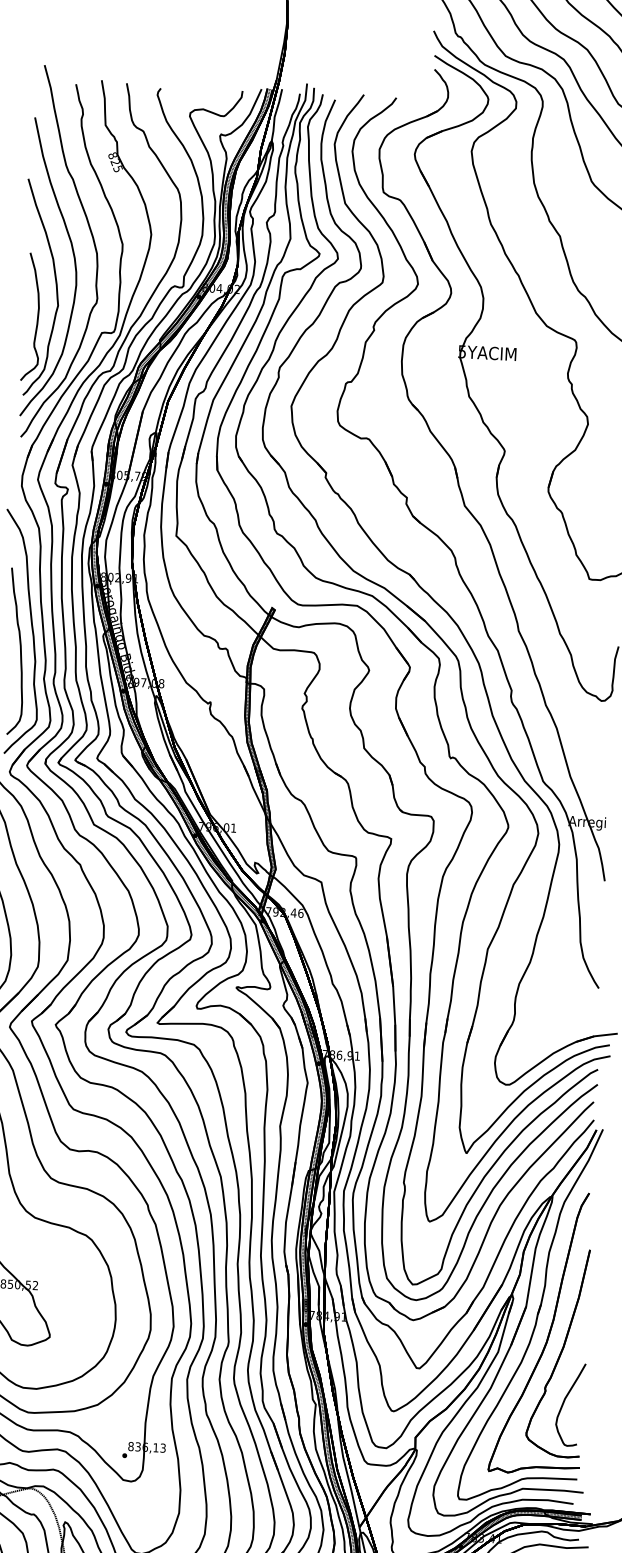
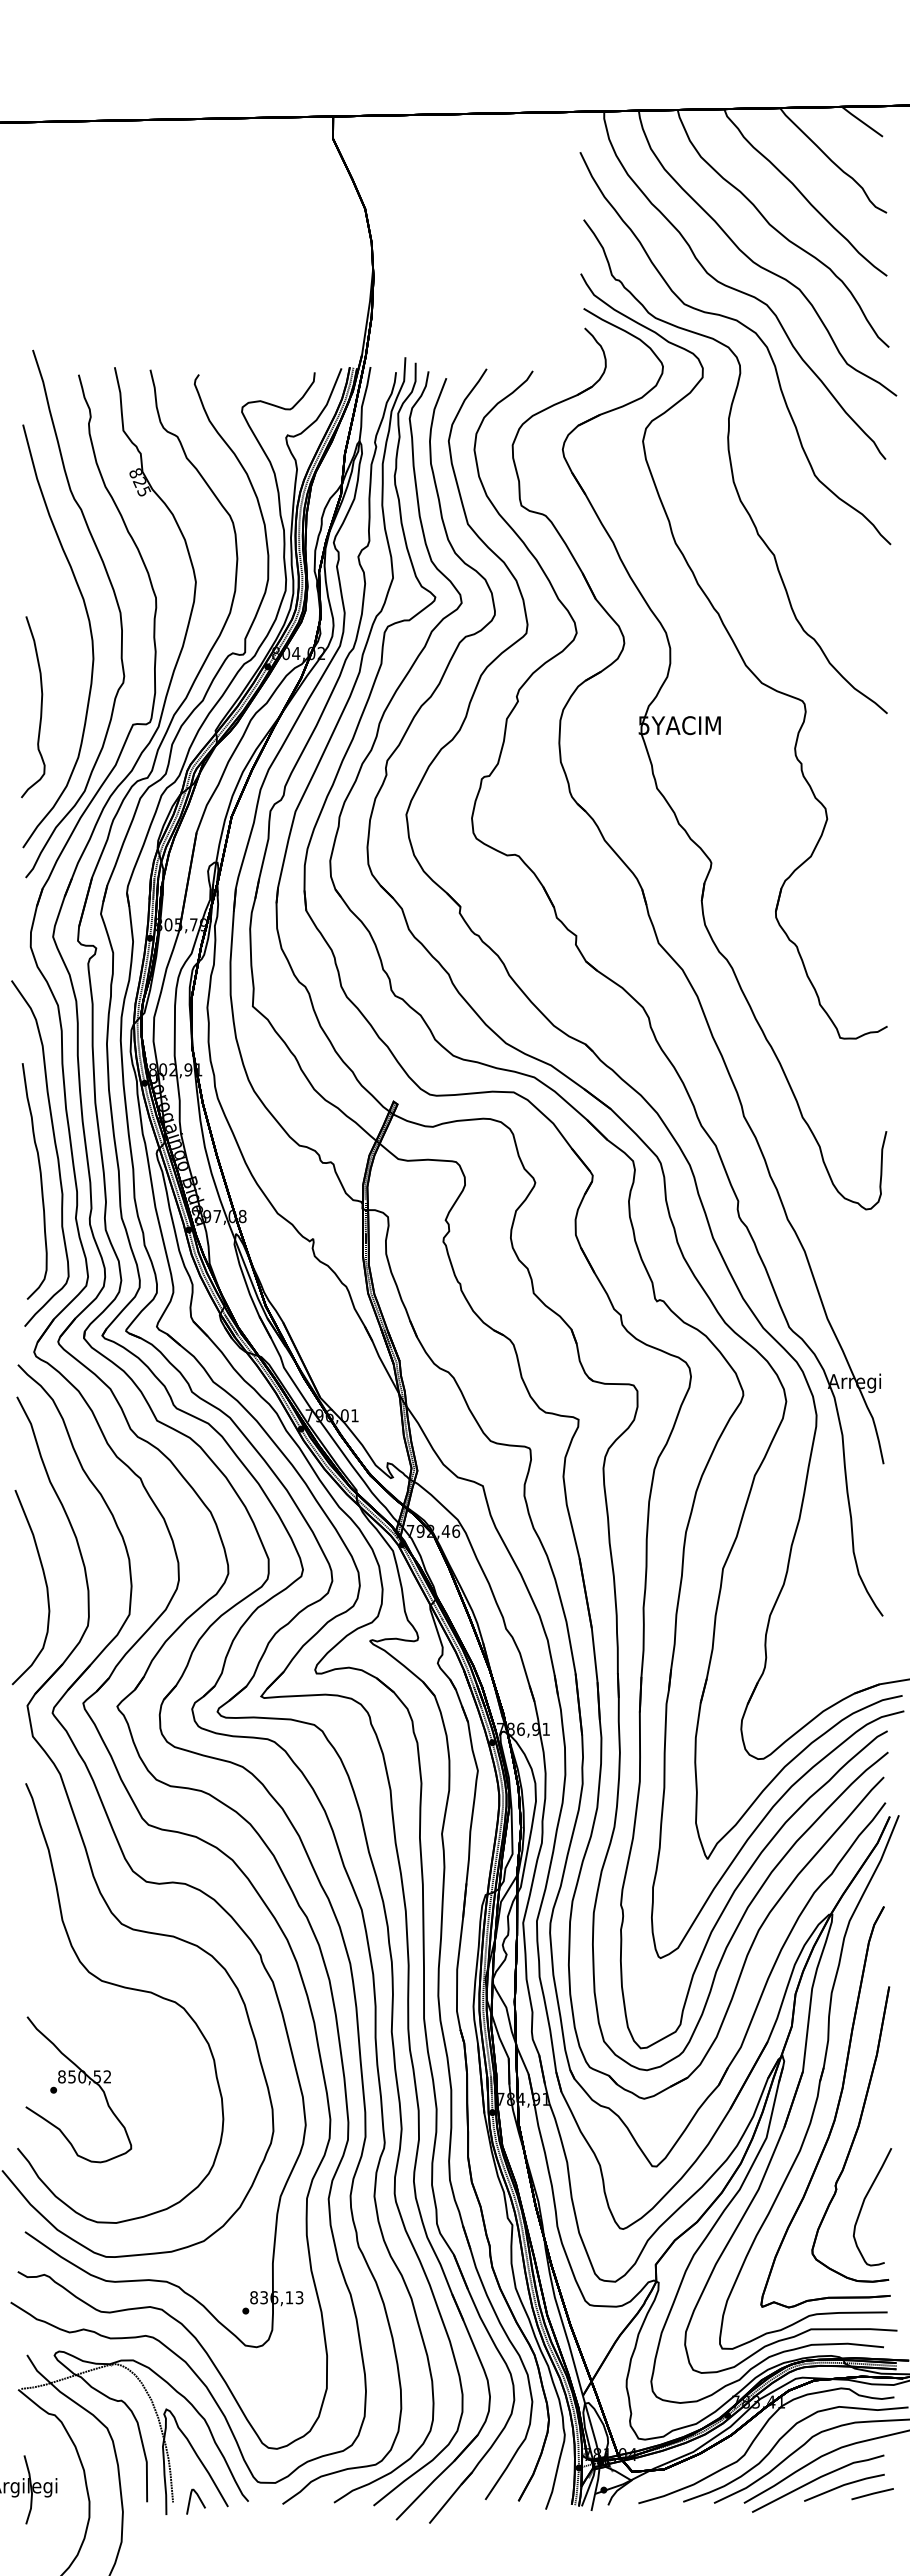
curve: (55, 285) -> (64, 660), removed

